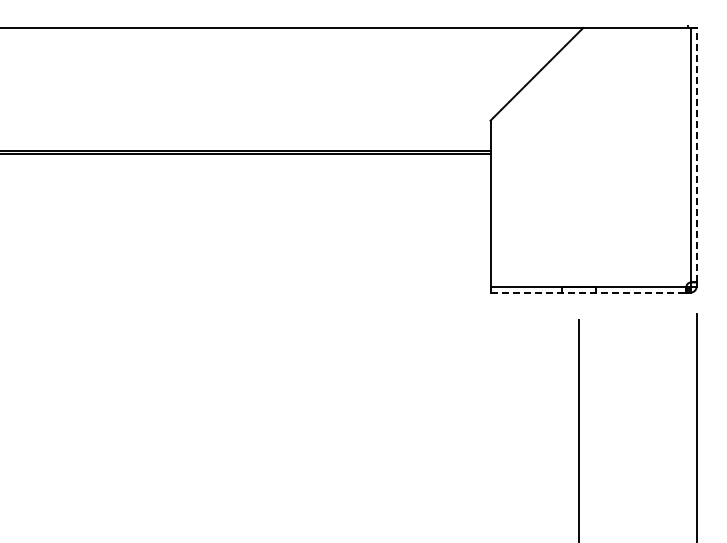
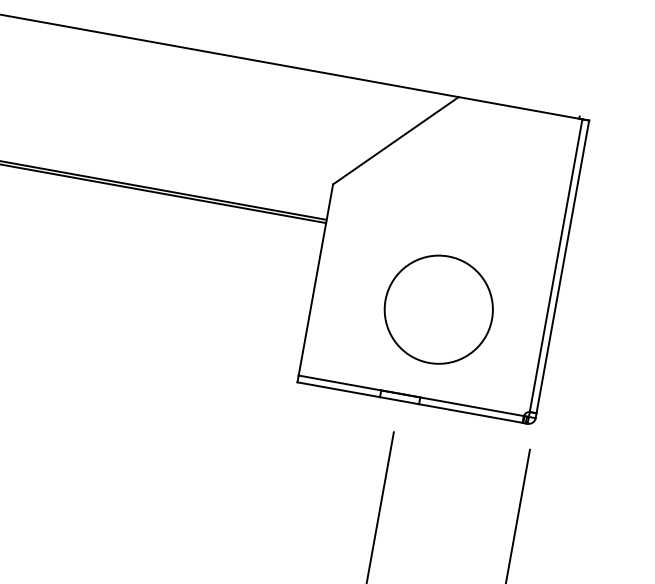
line: (696, 154) -> (562, 266), dashed -> solid
circle: (598, 209) -> (438, 309), added
line: (588, 292) -> (410, 402), dashed -> solid

